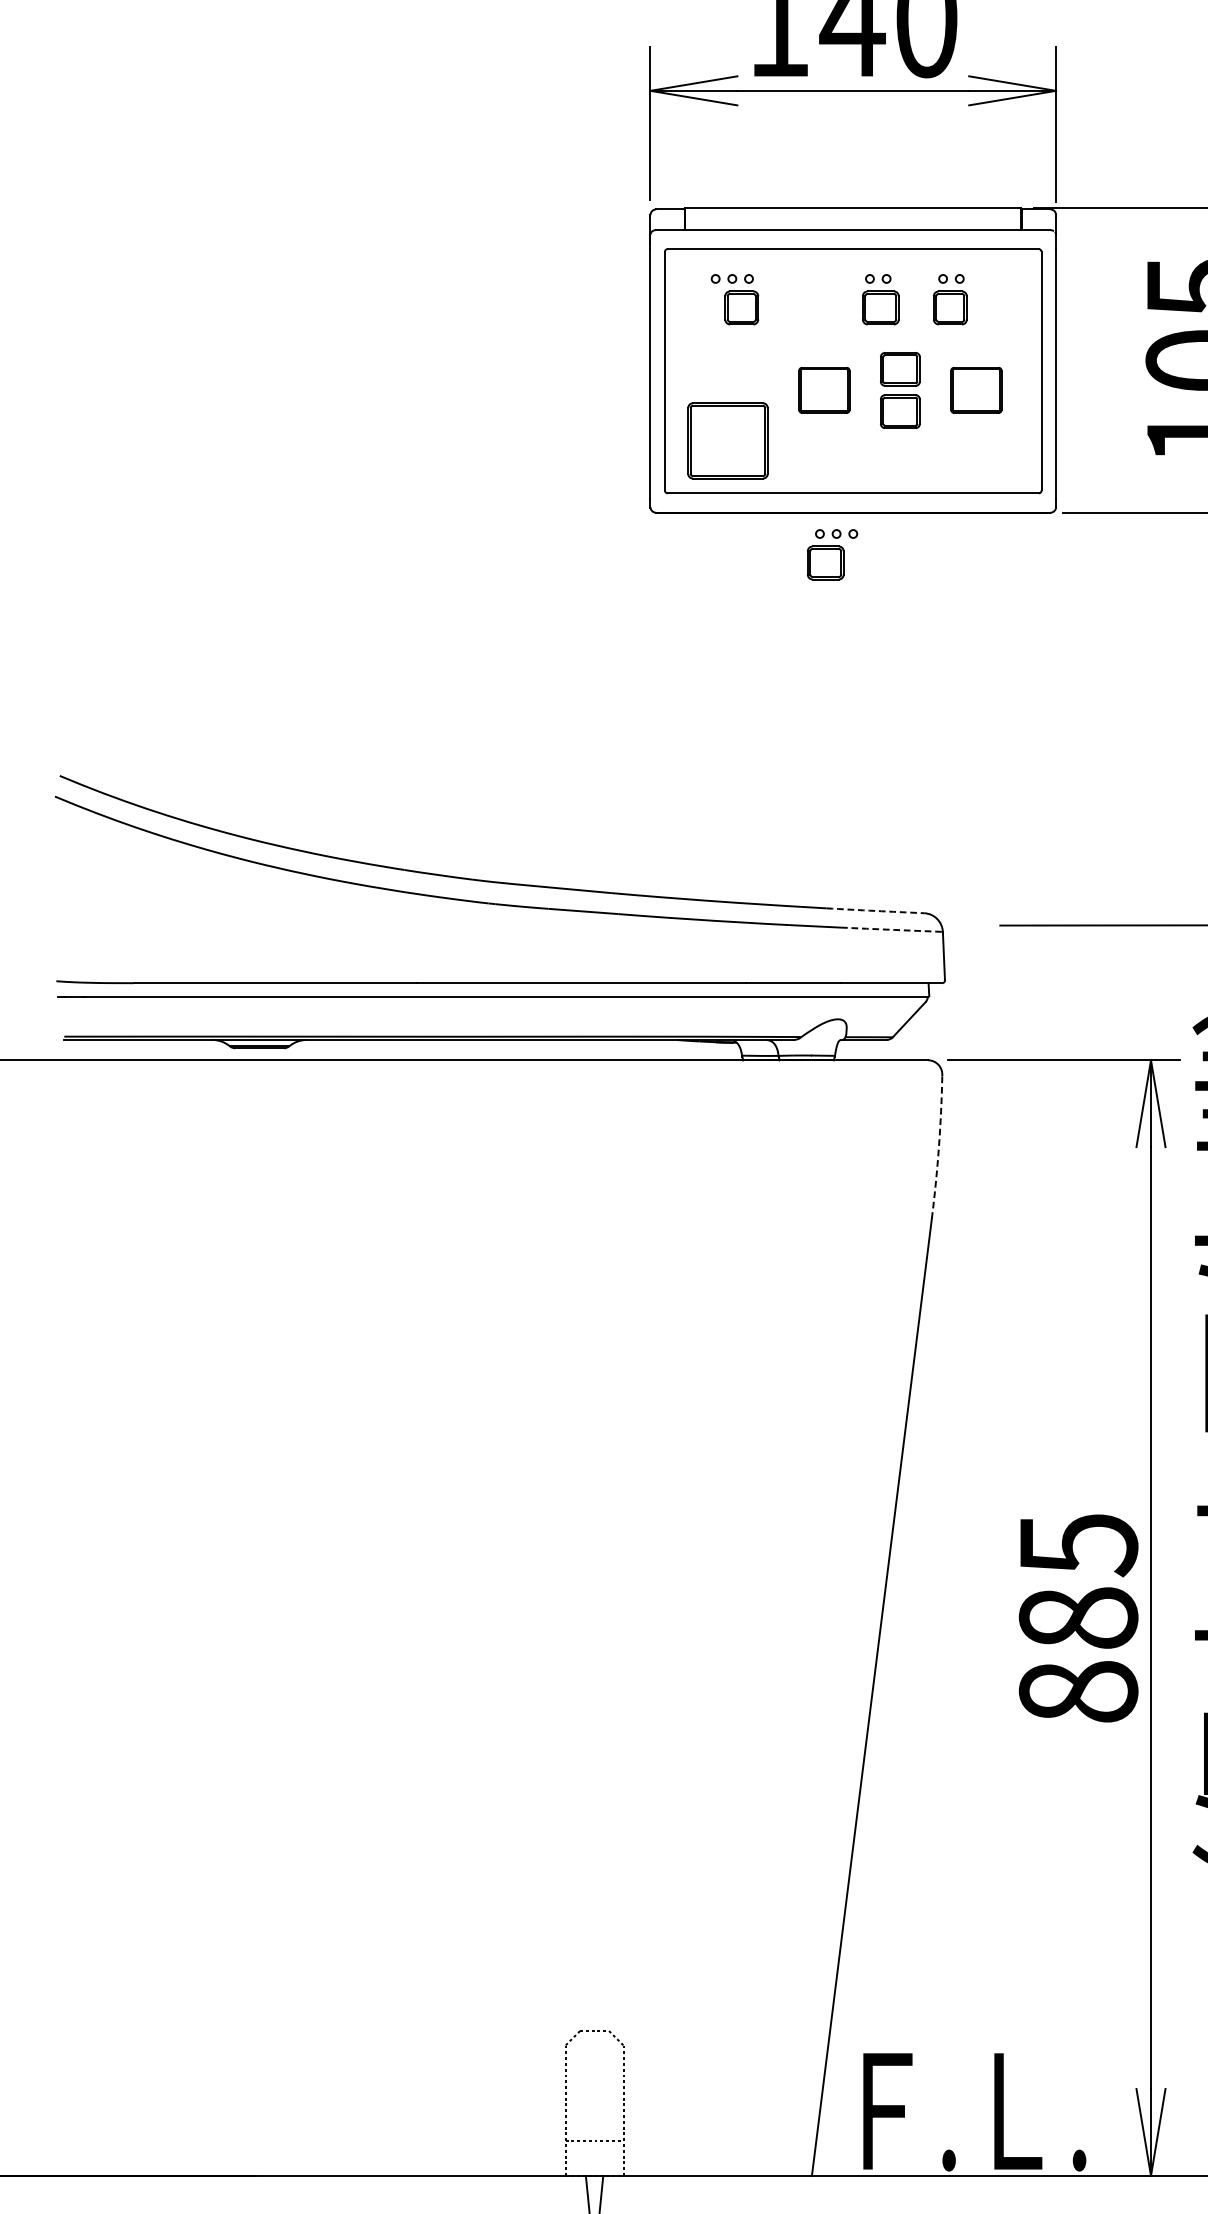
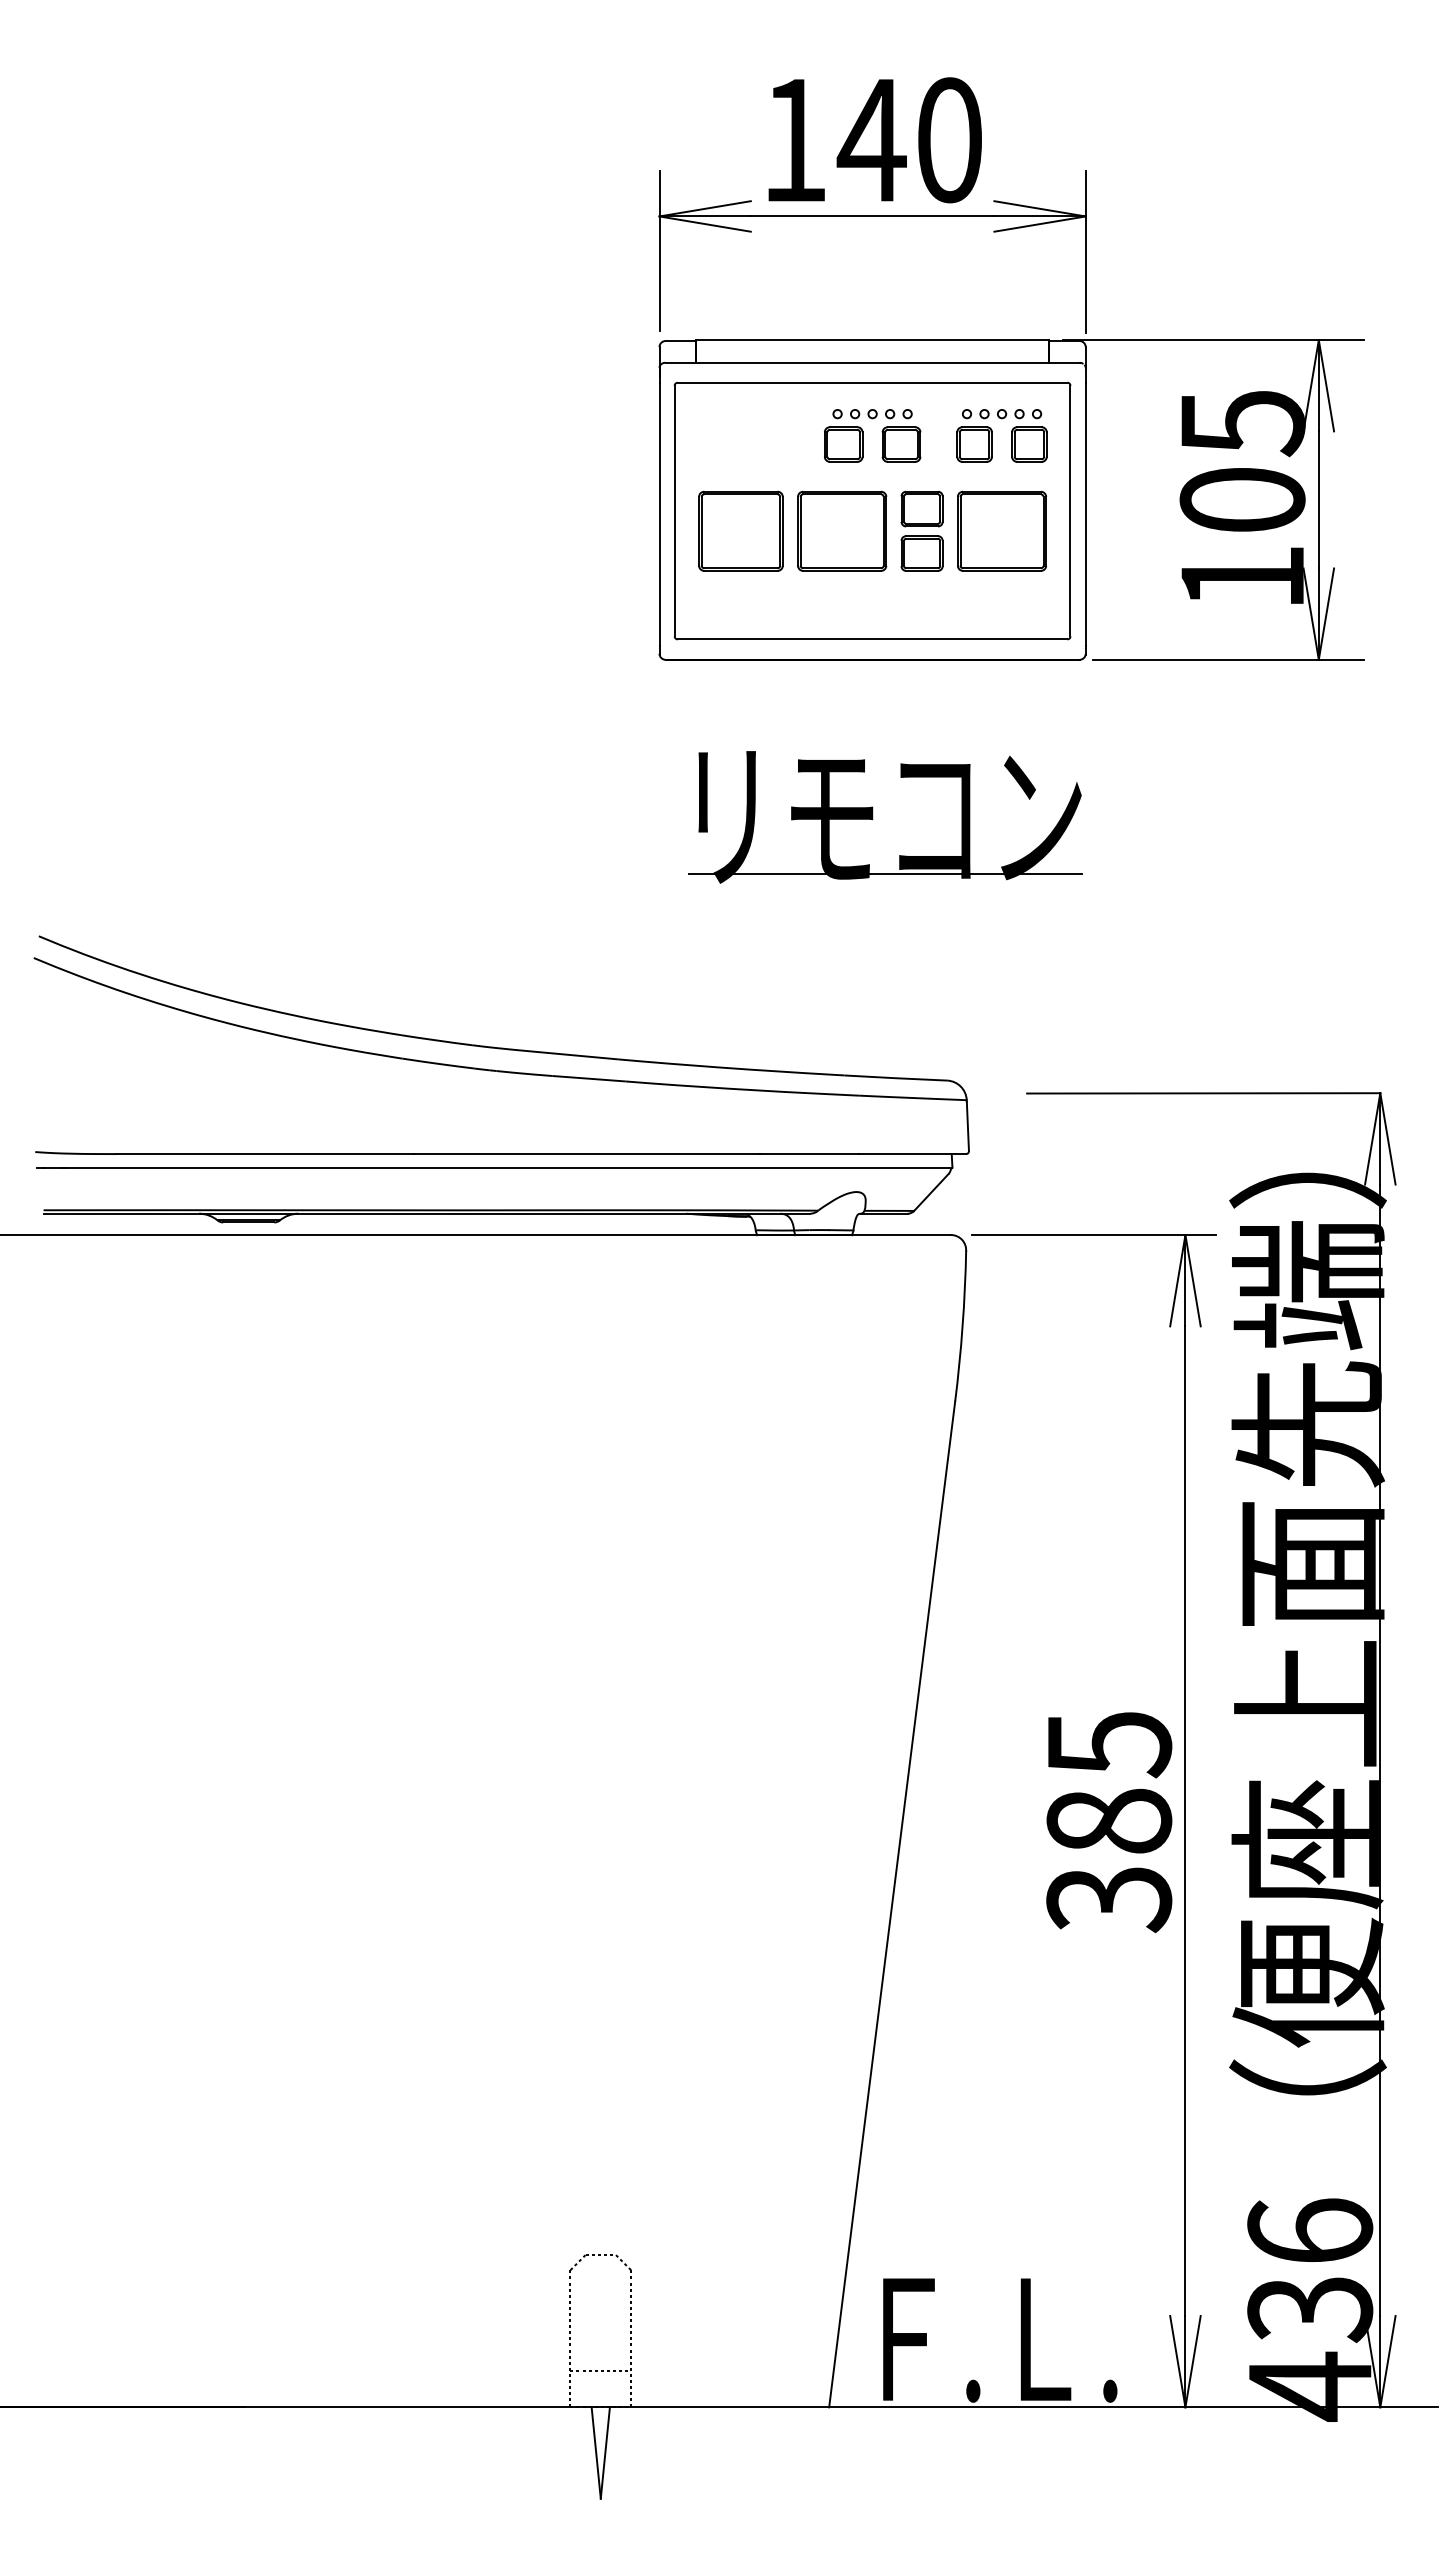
part: (735, 299) -> (1022, 435), moved
part: (824, 389) -> (842, 530), size x1.67
part: (975, 389) -> (1001, 530), size x1.67
part: (727, 440) -> (740, 530), moved
part: (832, 554) -> (850, 435), moved
part: (854, 662) -> (873, 817), added
arc: (875, 911) -> (895, 1078), dashed -> solid
line: (892, 930) -> (913, 1098), dashed -> solid
arc: (938, 1147) -> (962, 1326), dashed -> solid
text: (1078, 1692) -> (1109, 1899), 885 -> 385

